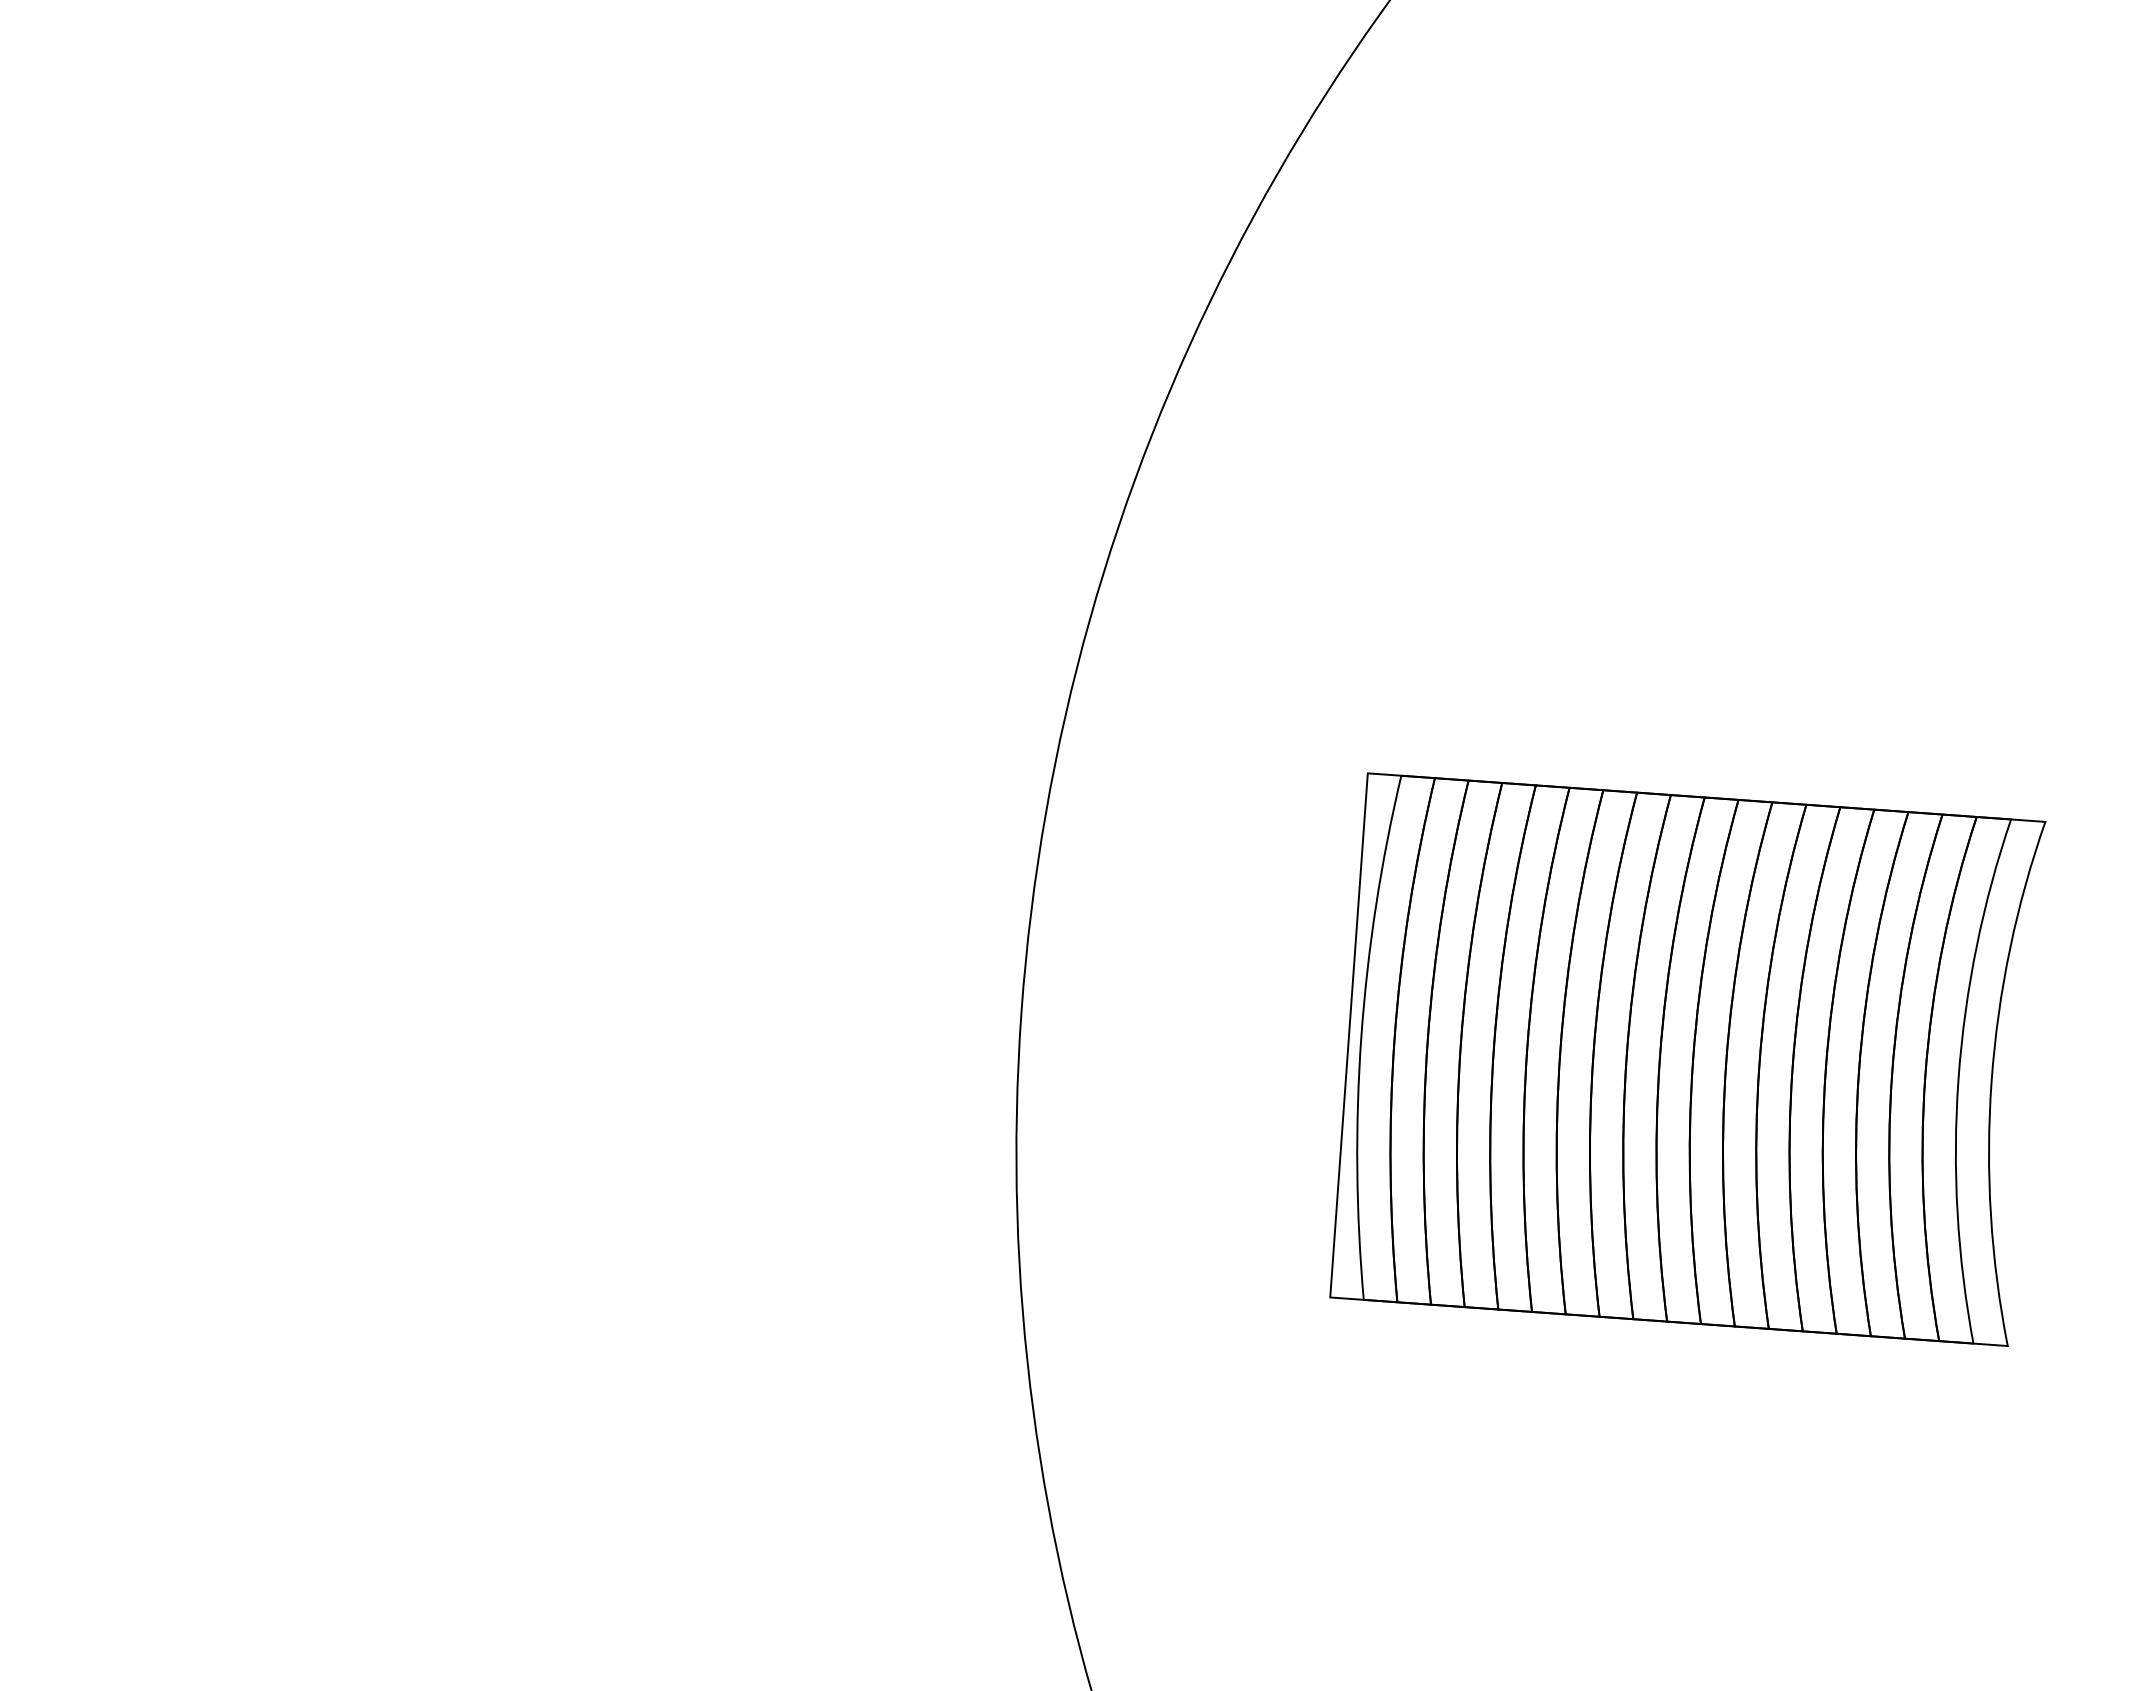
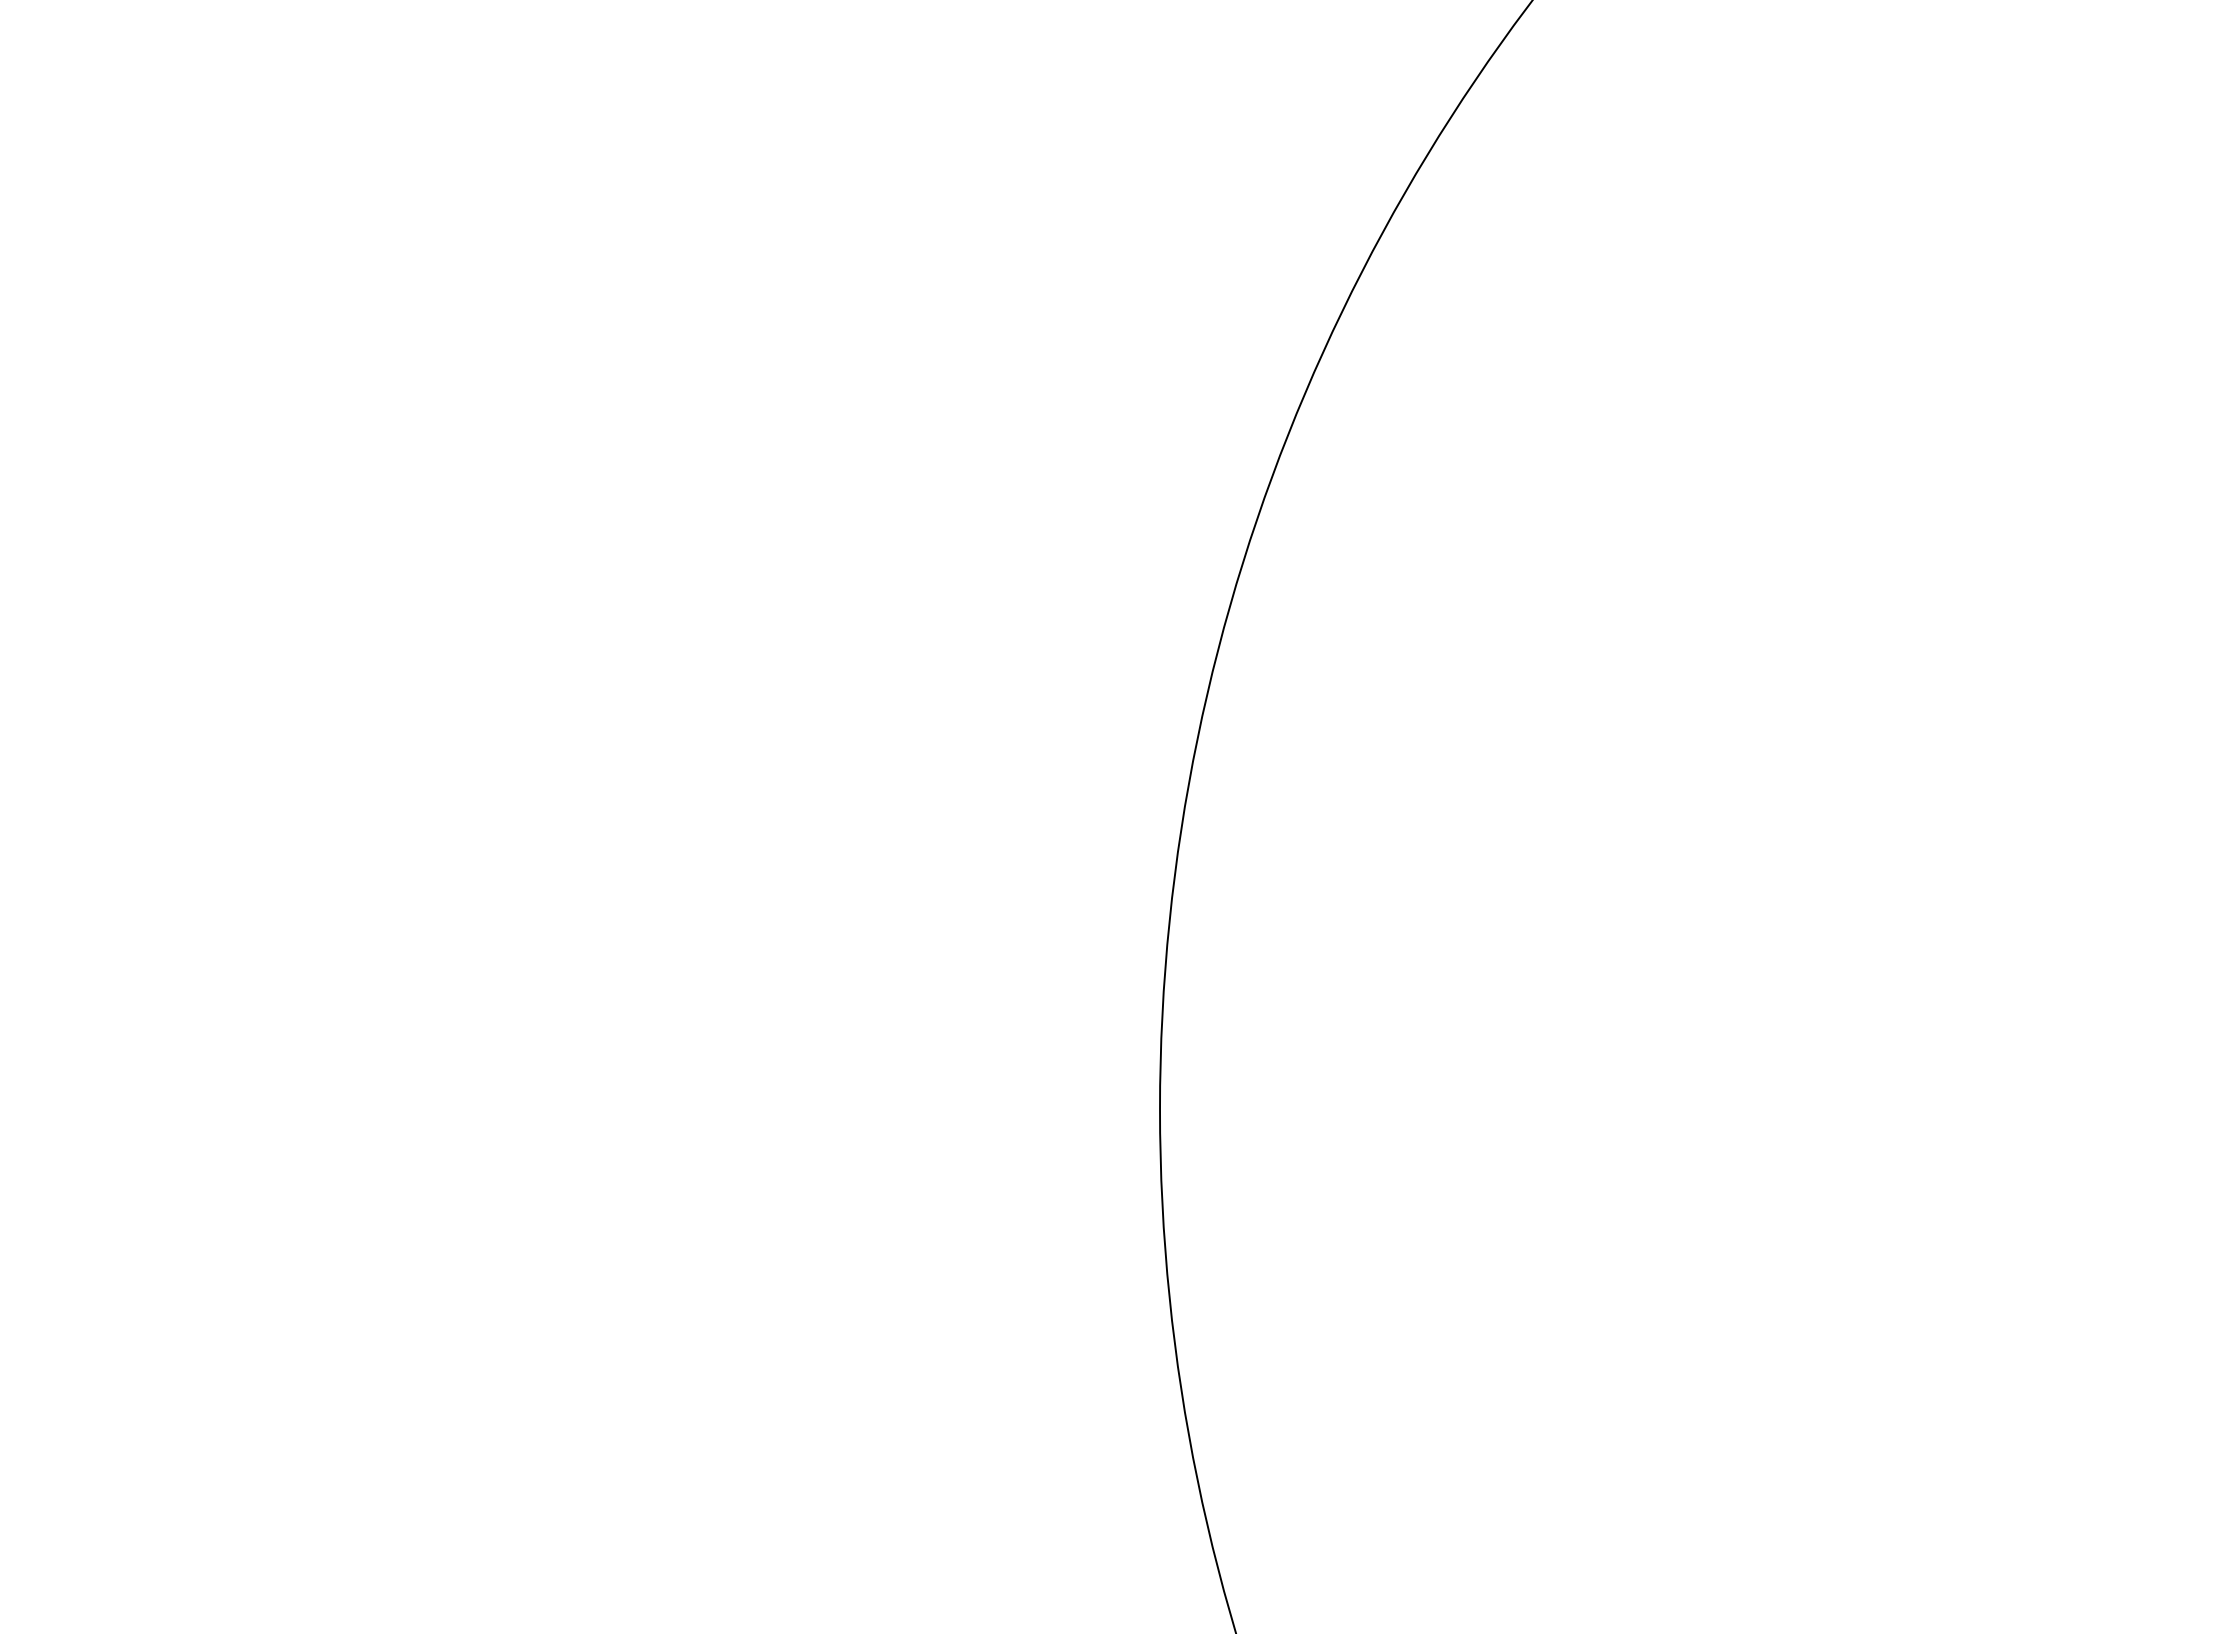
part: (1687, 1059) -> (1784, 1109), removed

